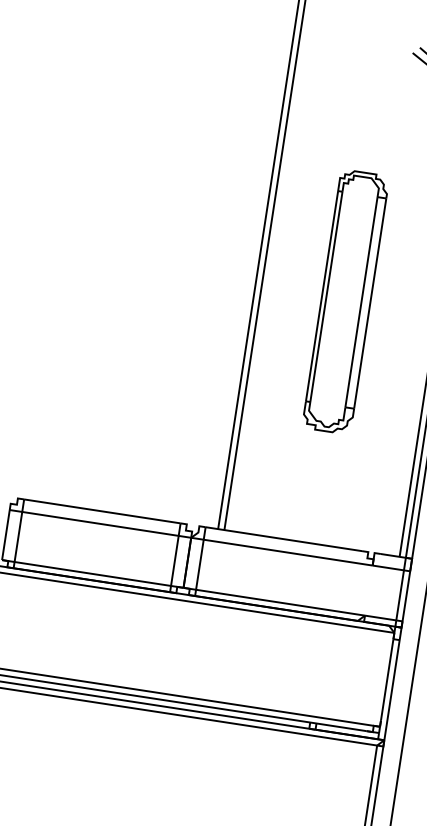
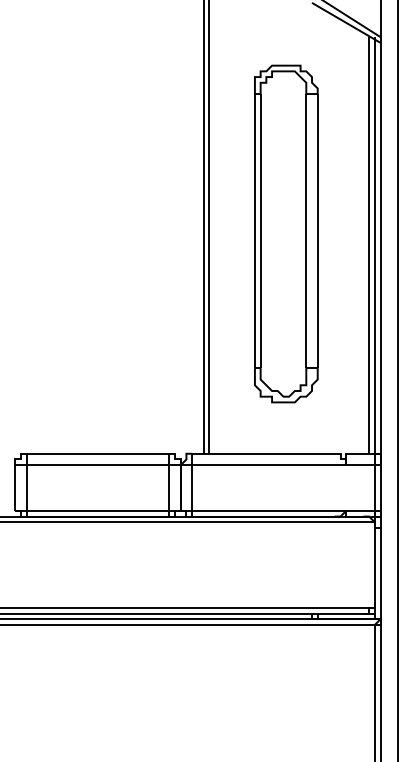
part: (346, 301) -> (286, 233), size x1.43

